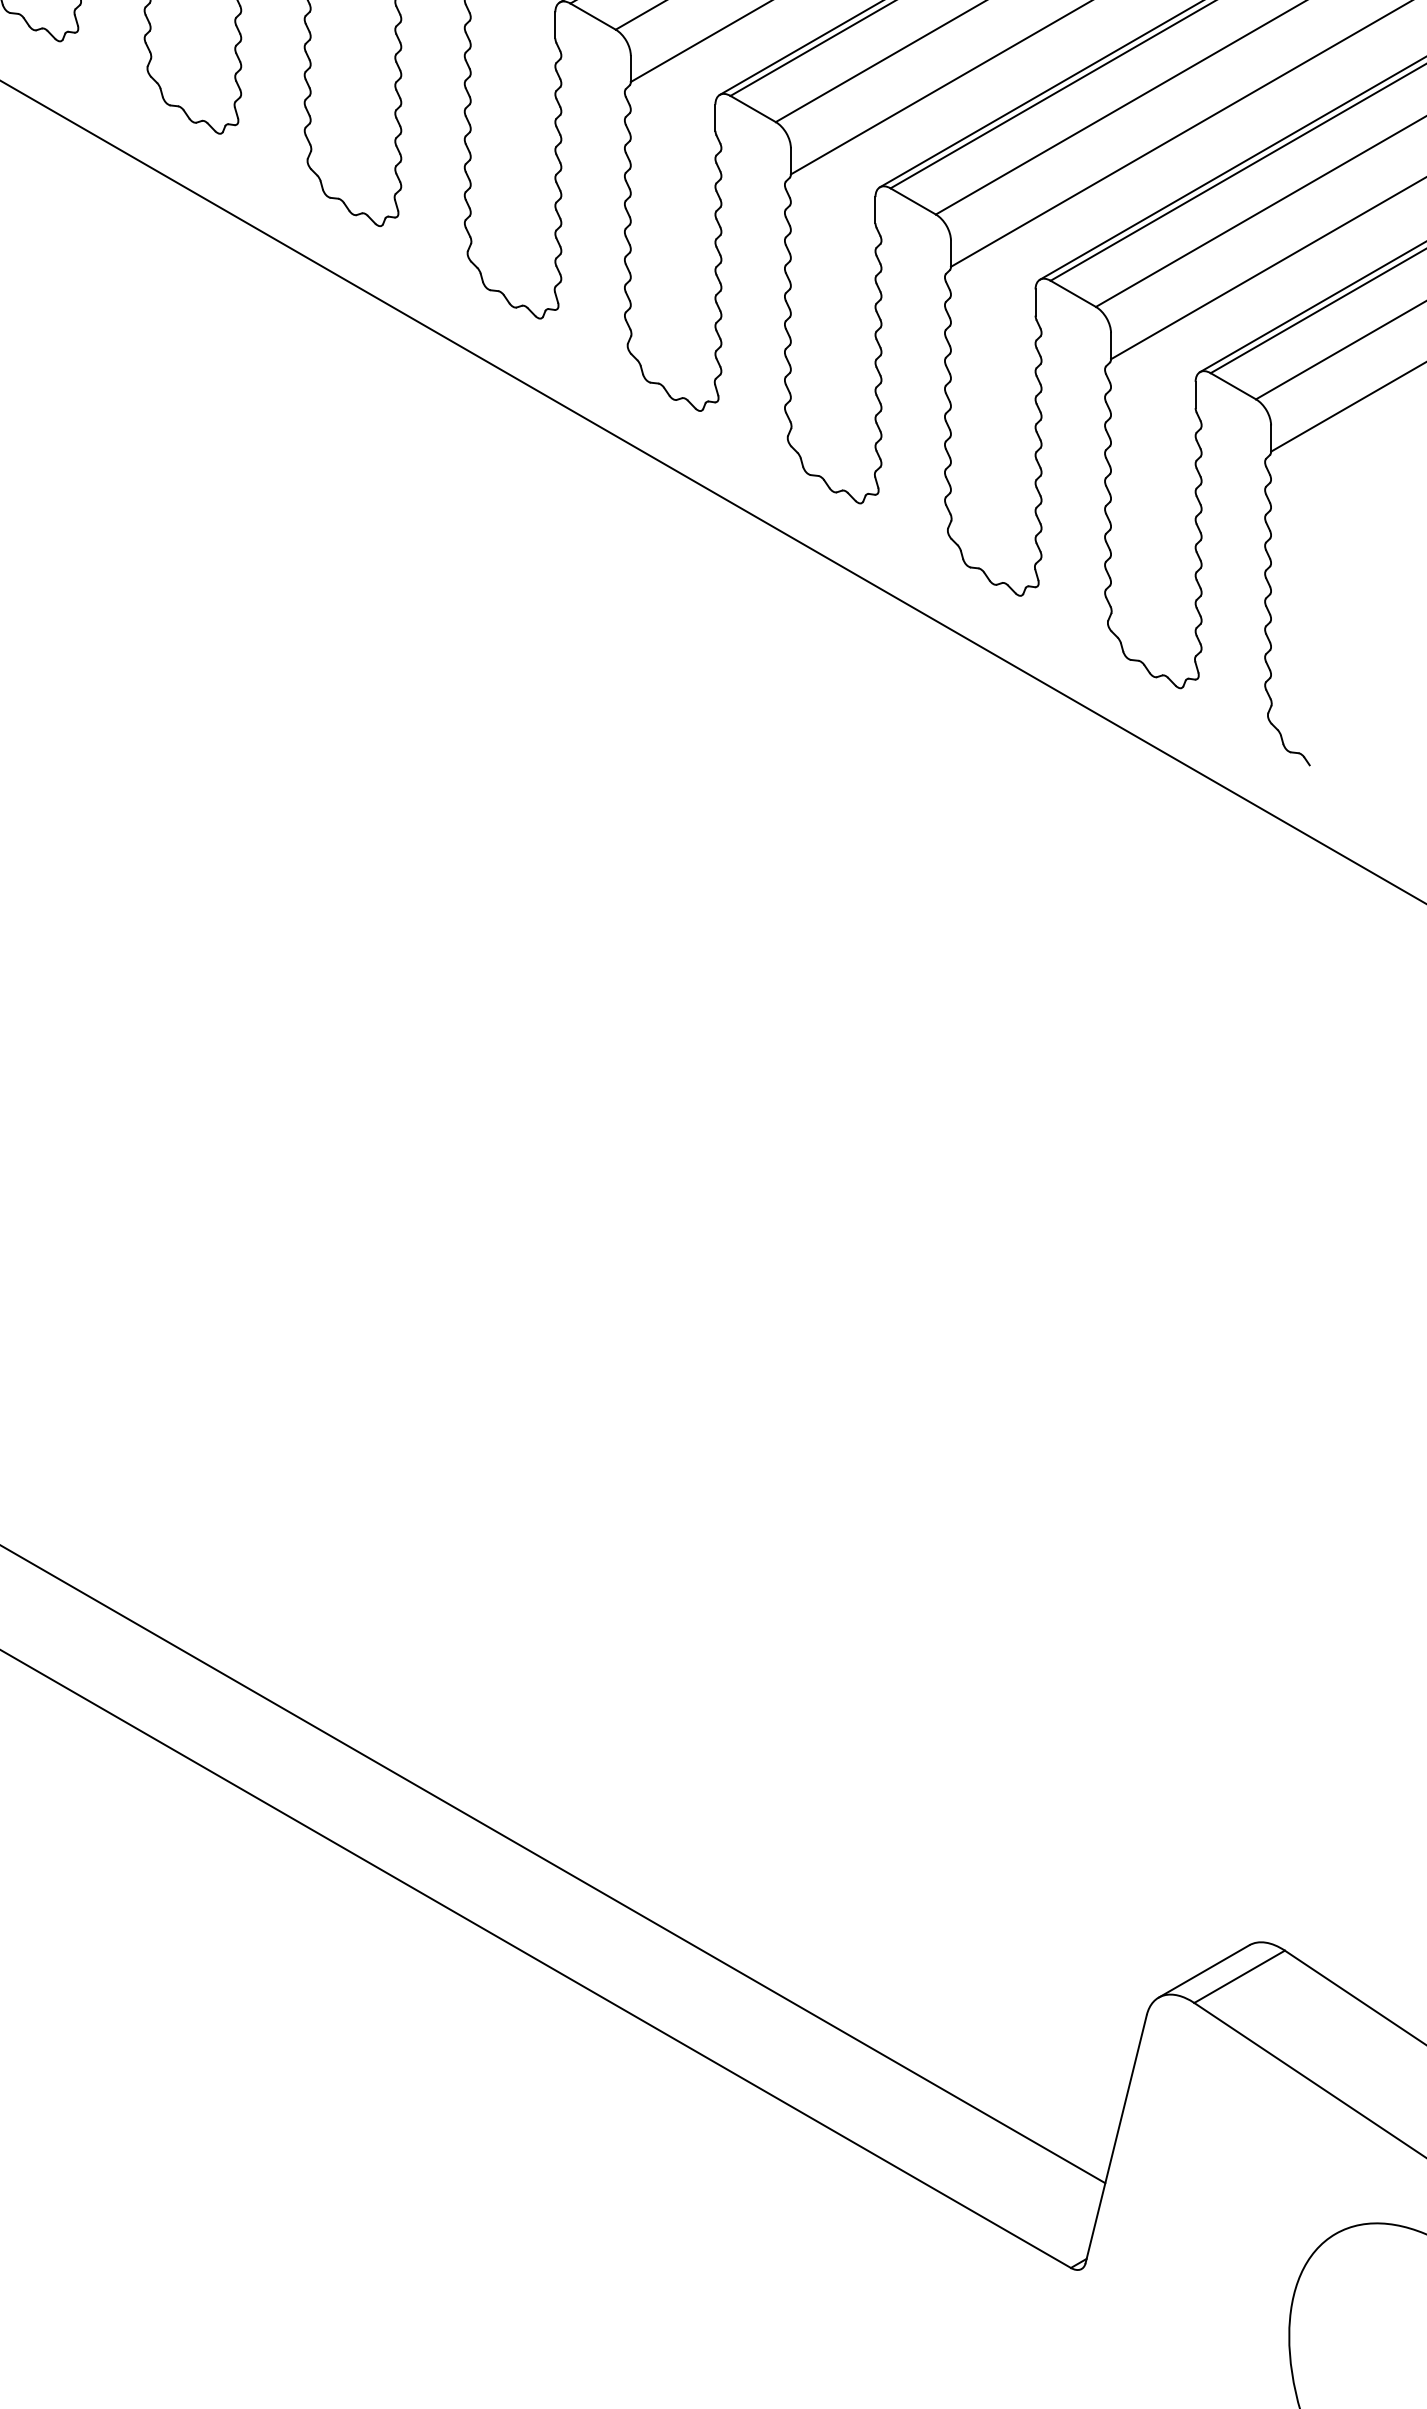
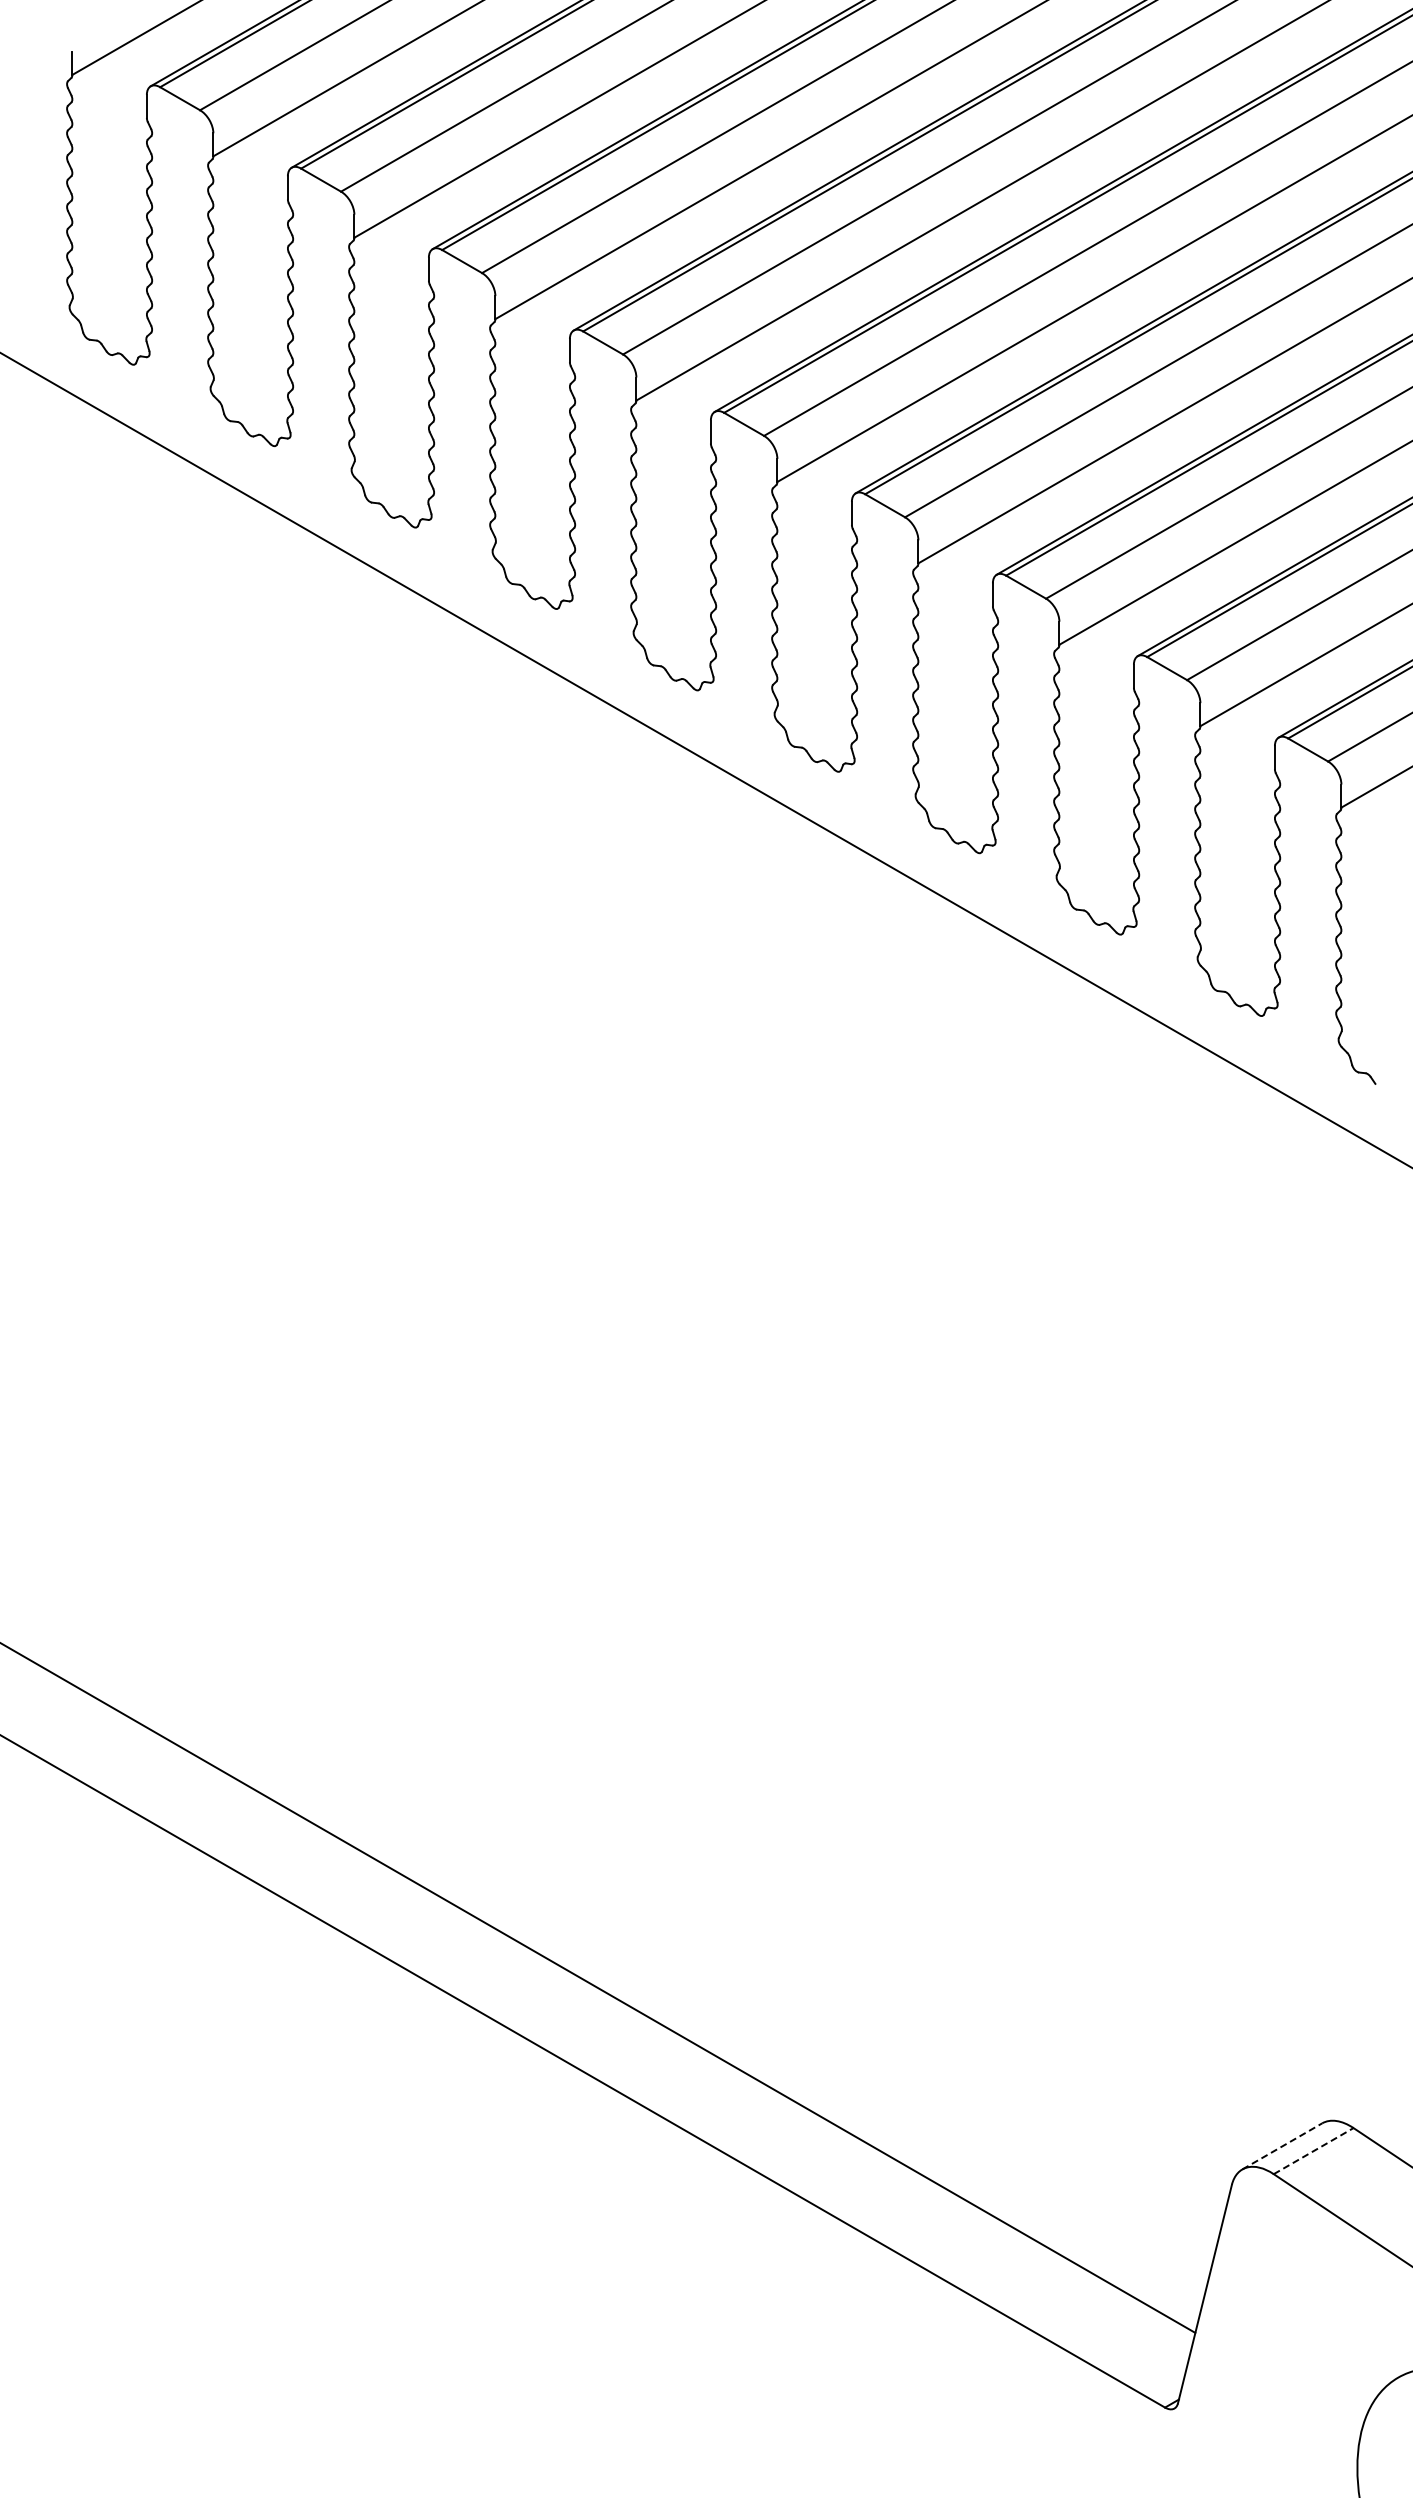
line: (1204, 1971) -> (1282, 2146), solid -> dashed
line: (1240, 1976) -> (1314, 2150), solid -> dashed

